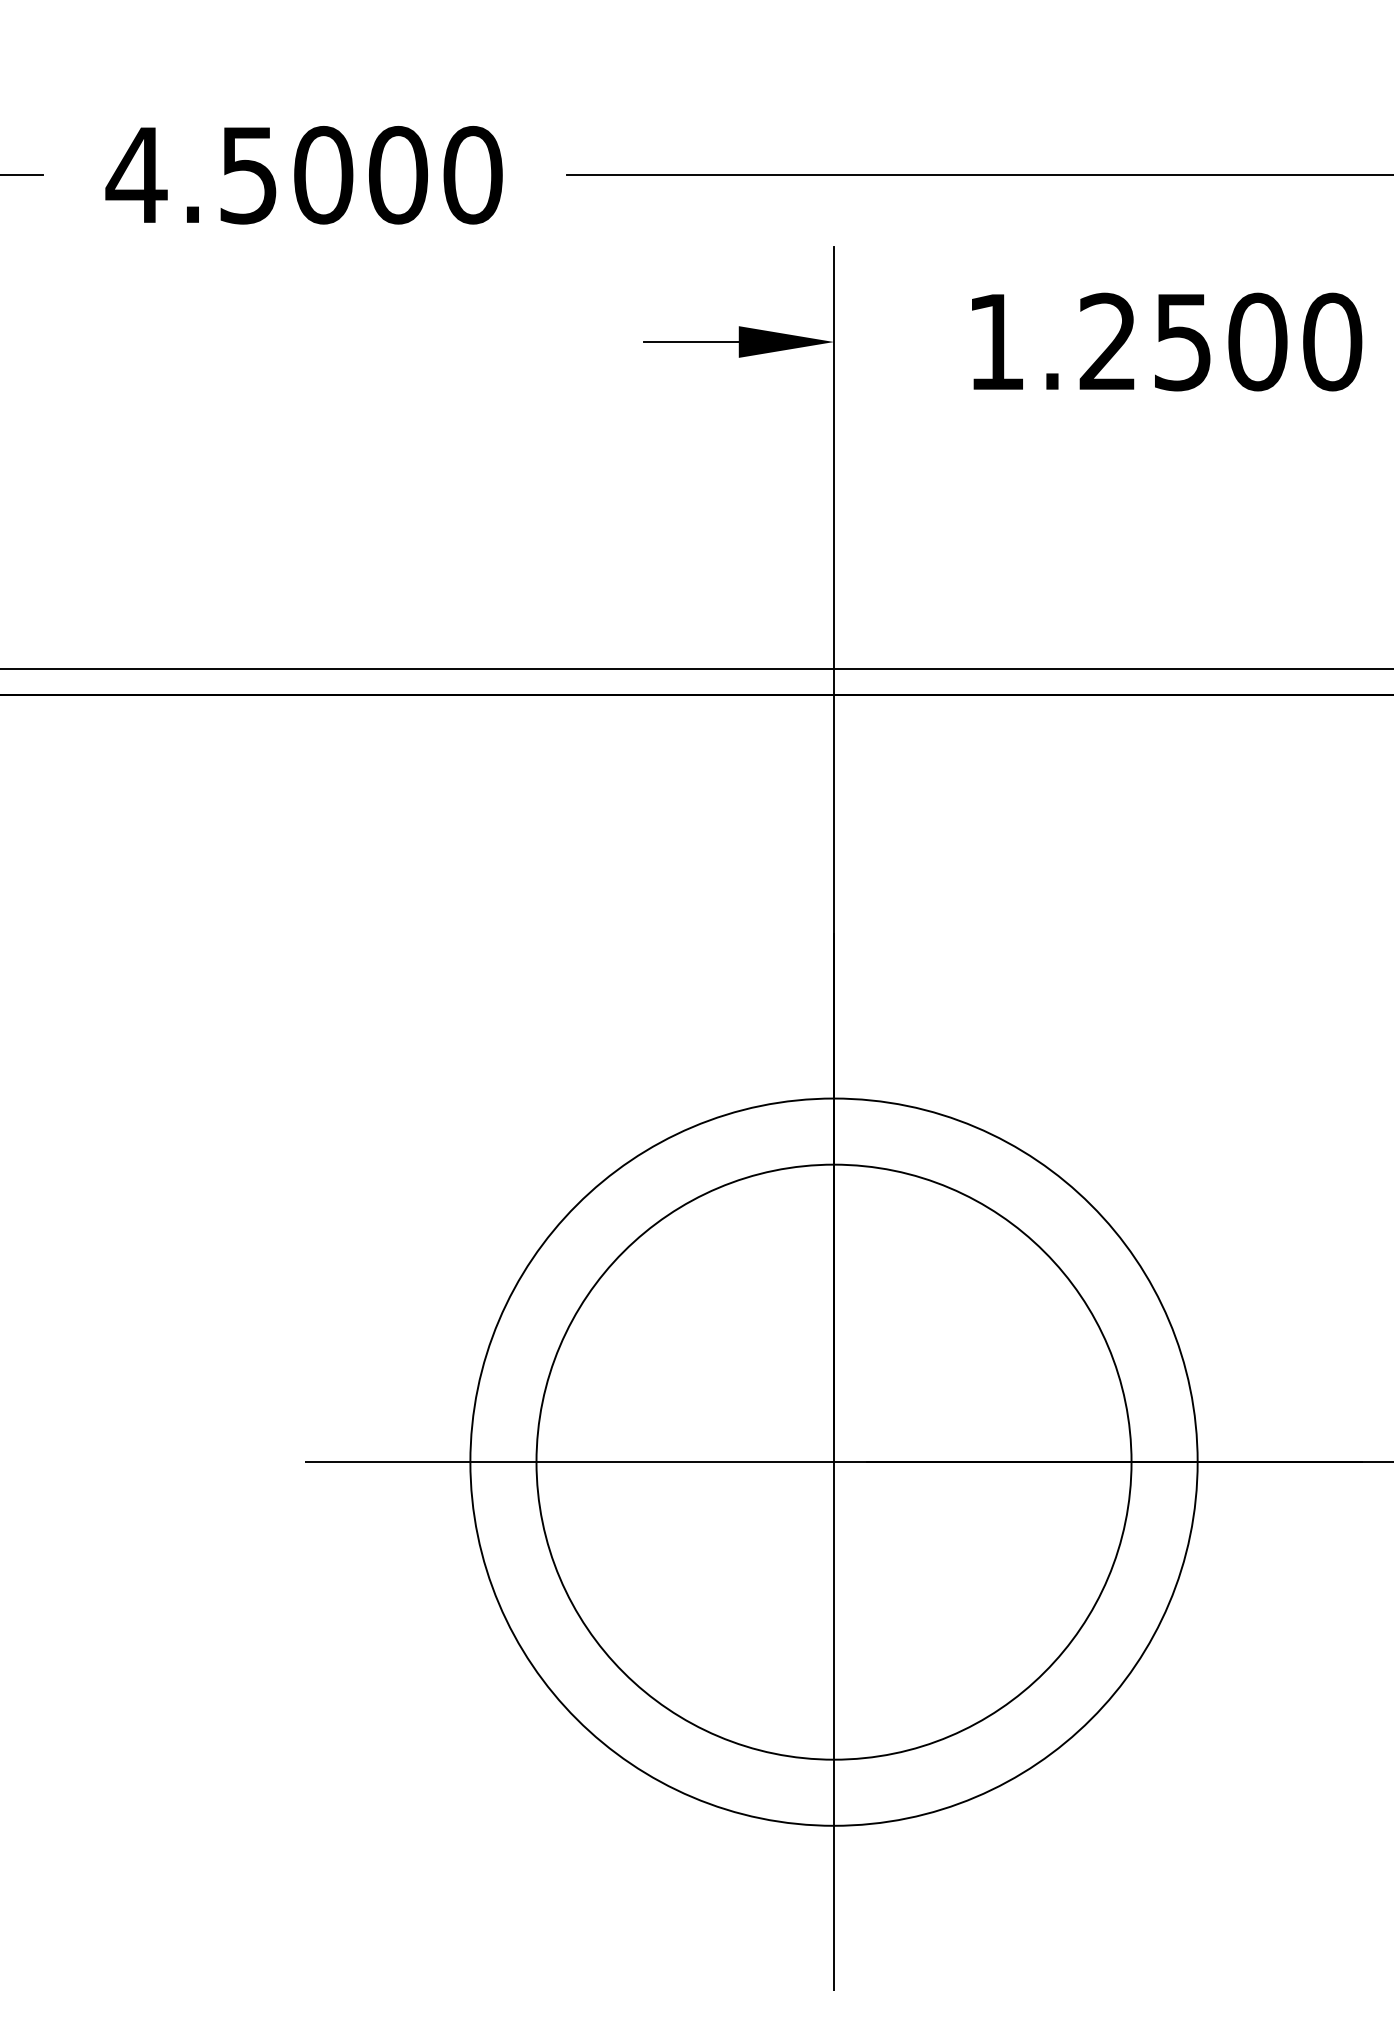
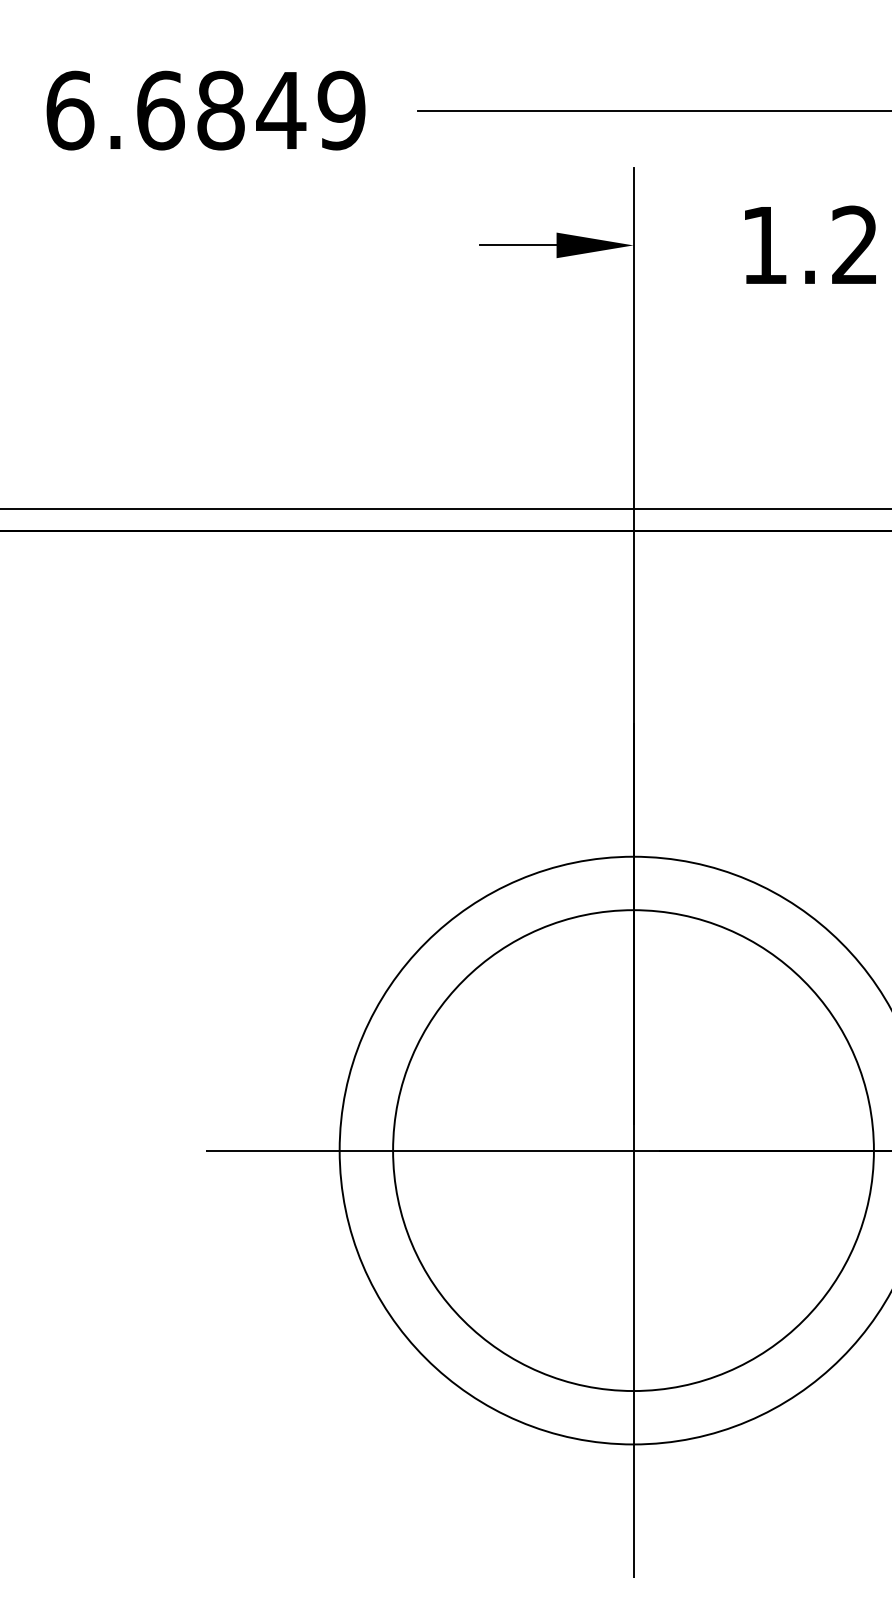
text: (303, 175) -> (204, 110), 4.5000 -> 6.6849

